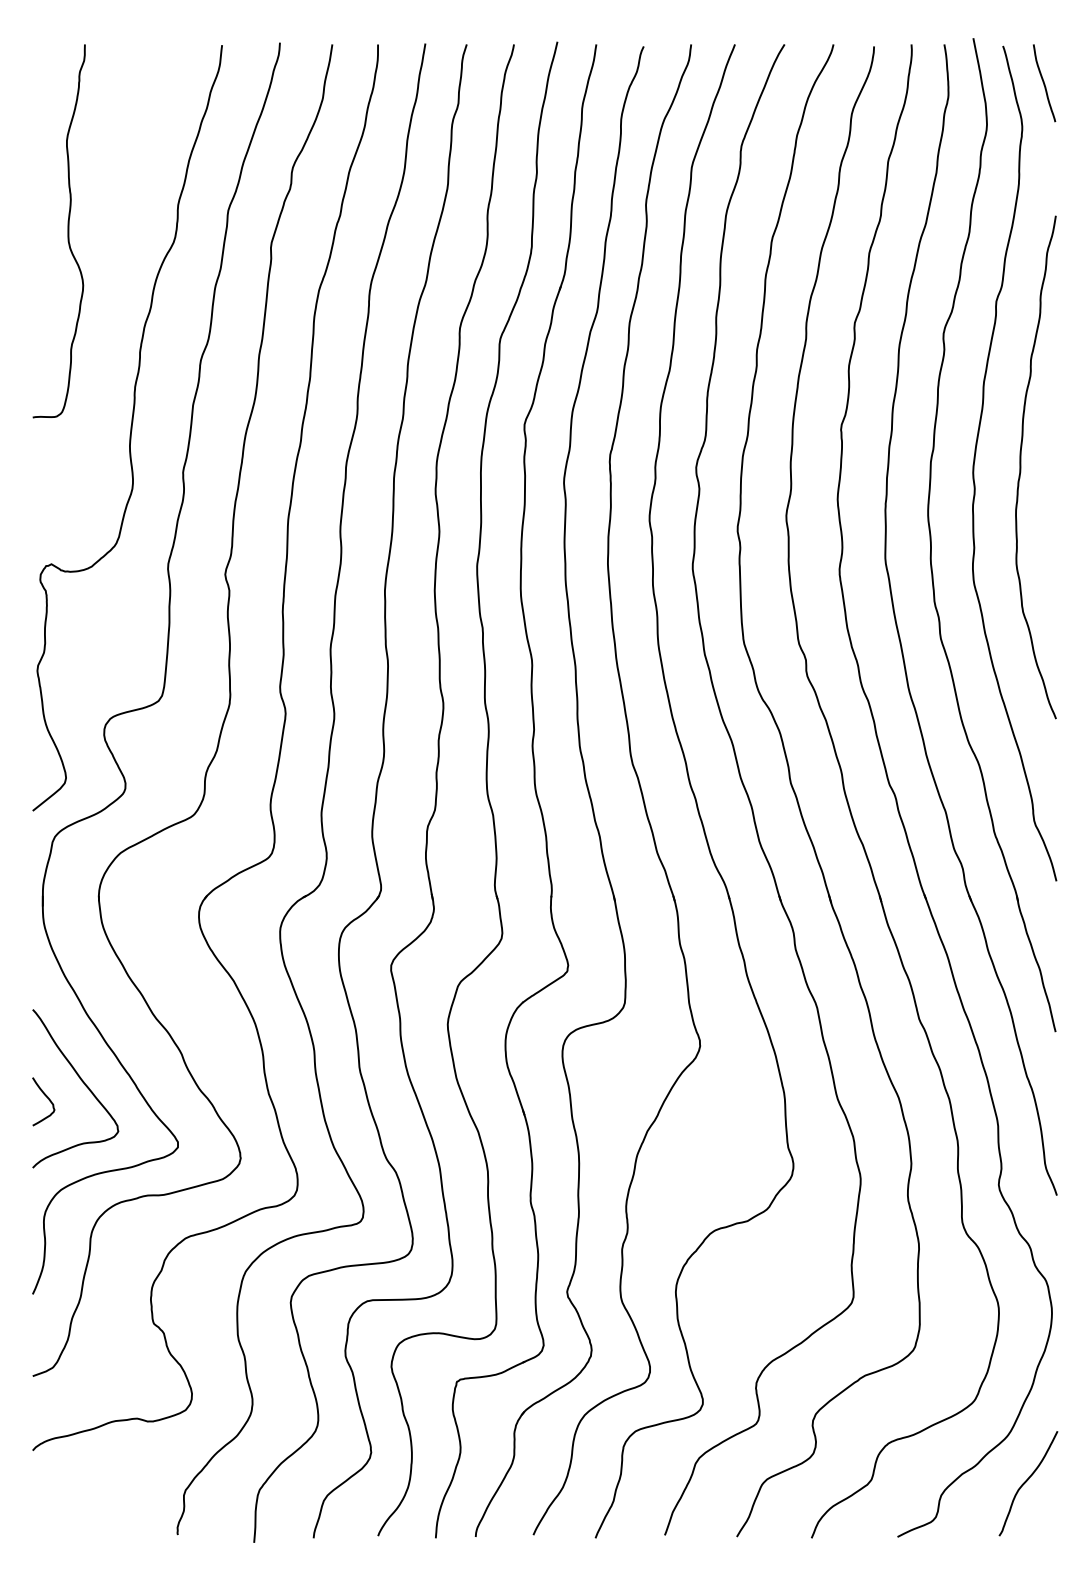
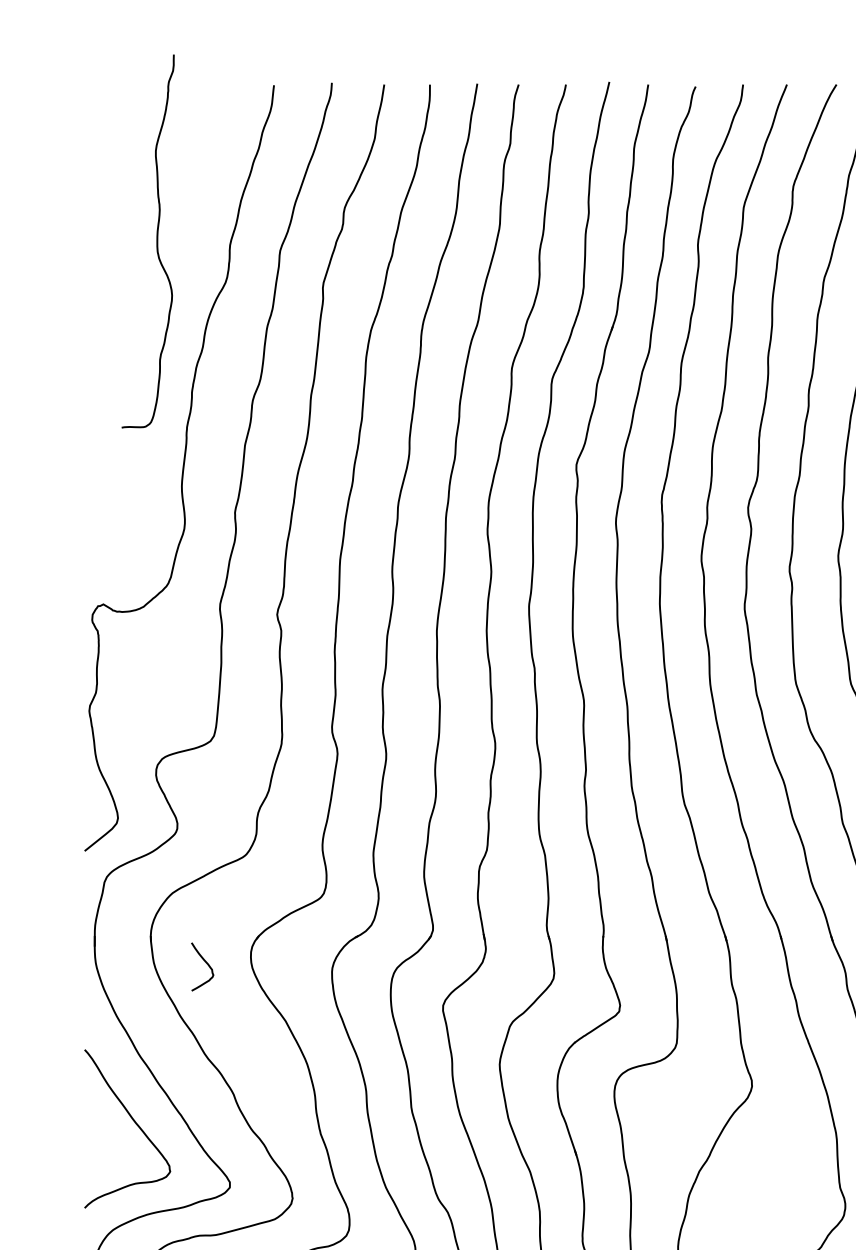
curve: (67, 231) -> (156, 241), moved
curve: (46, 1097) -> (205, 962), moved

